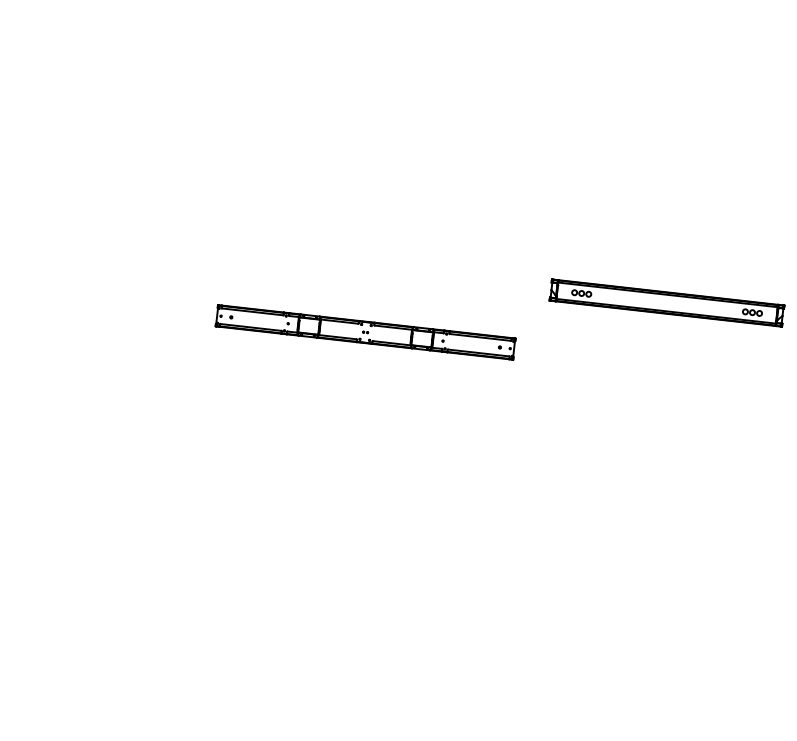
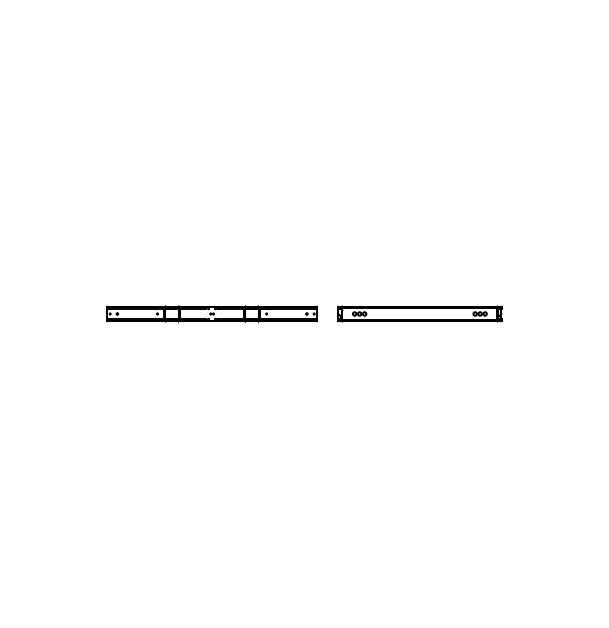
part: (364, 331) -> (211, 313), moved

